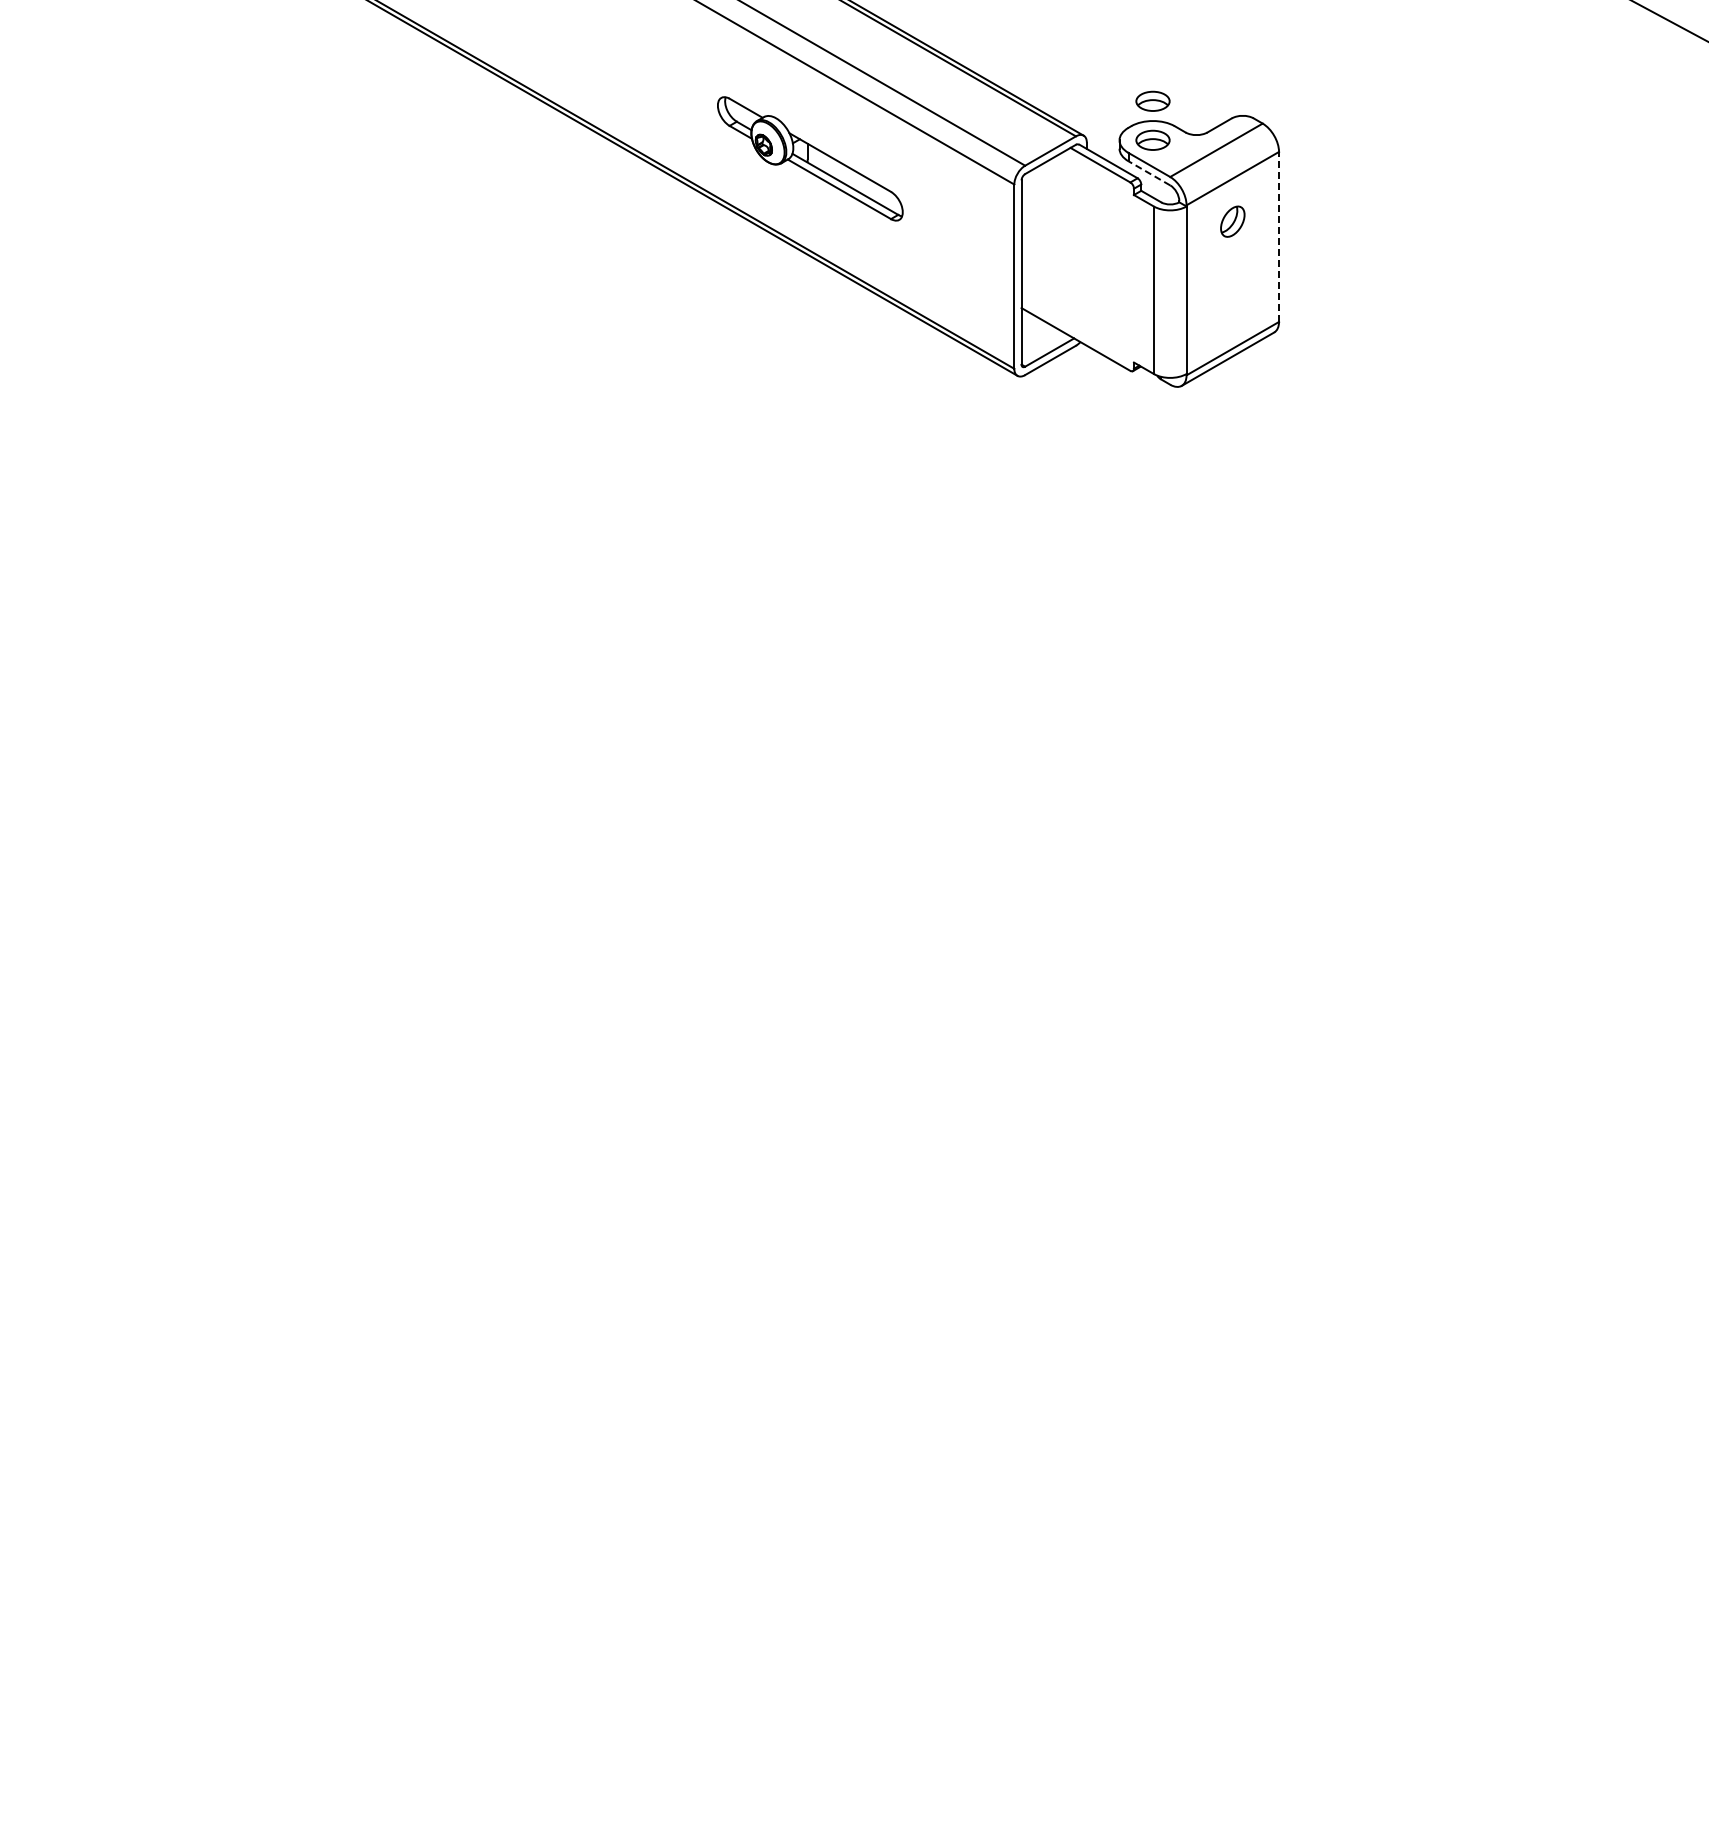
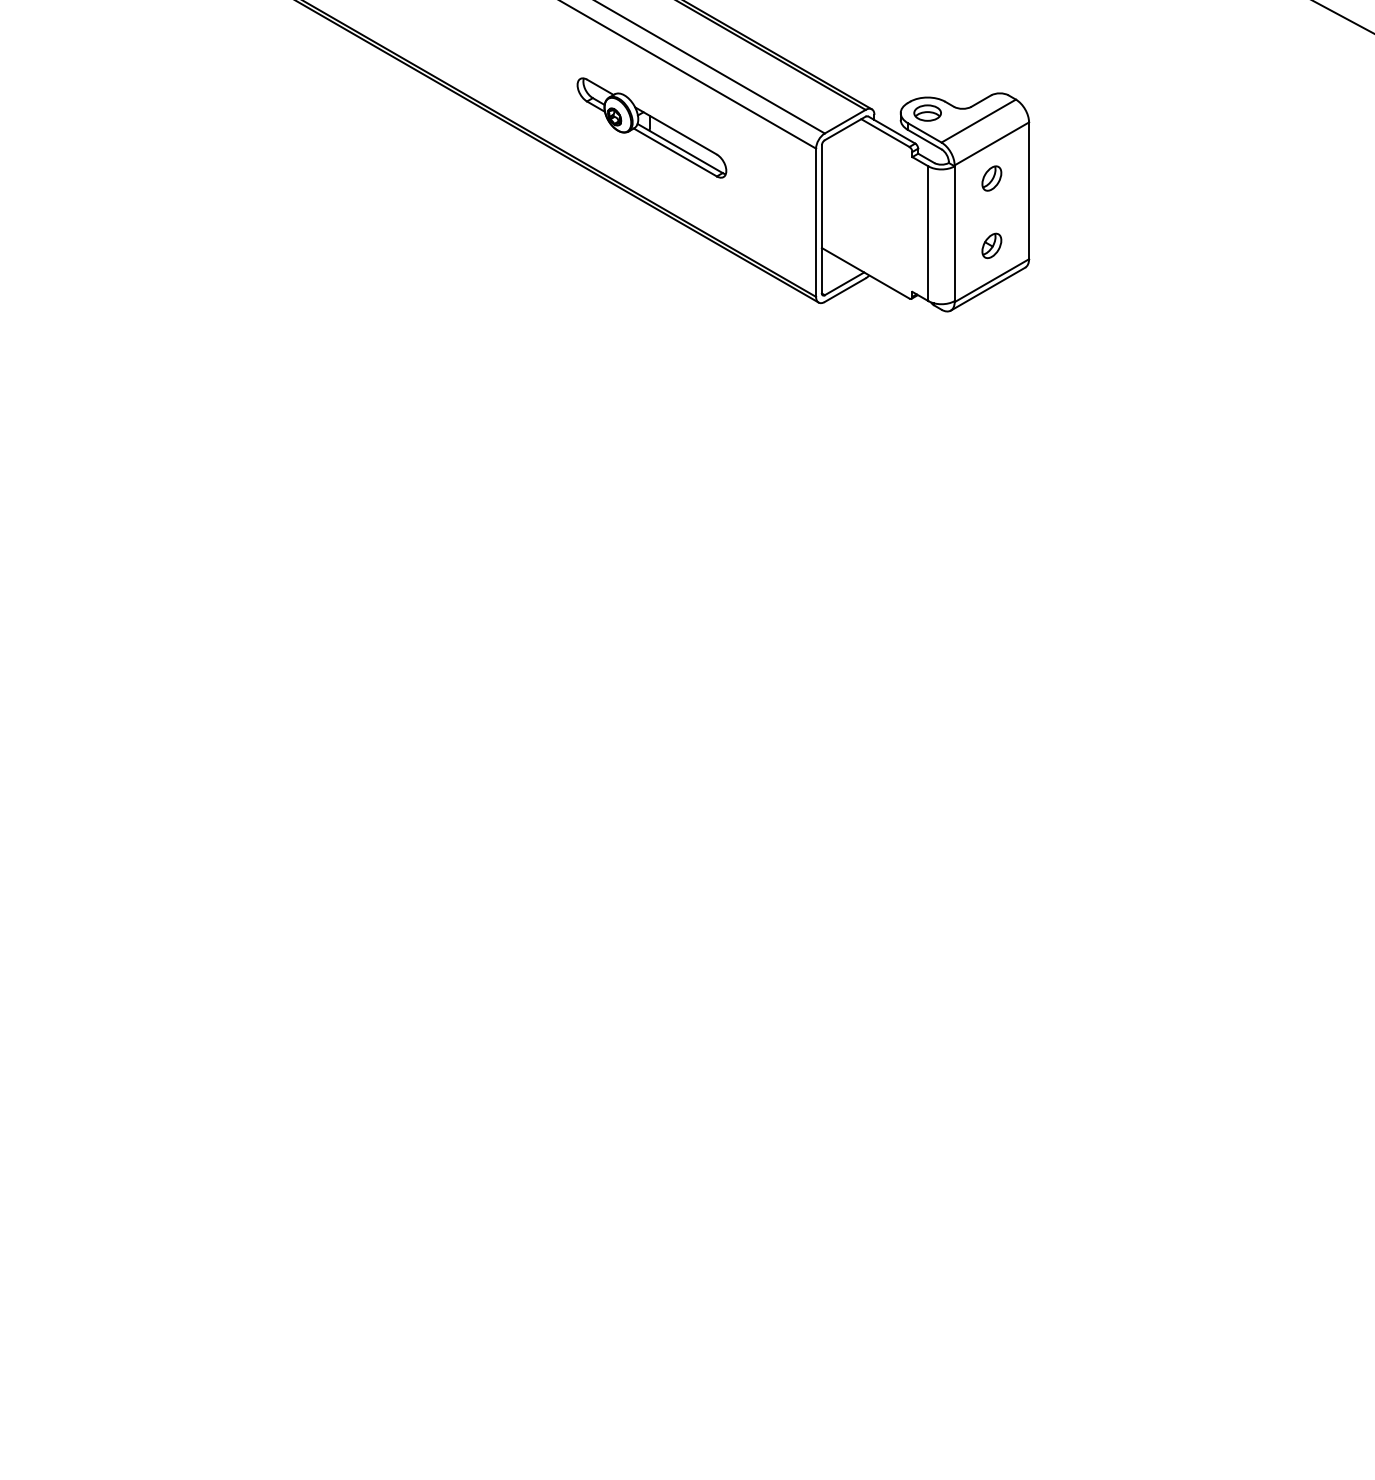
part: (1152, 100) -> (927, 81), removed
line: (1148, 173) -> (924, 139), dashed -> solid
line: (1279, 236) -> (1029, 190), dashed -> solid
part: (1232, 305) -> (991, 245), added

